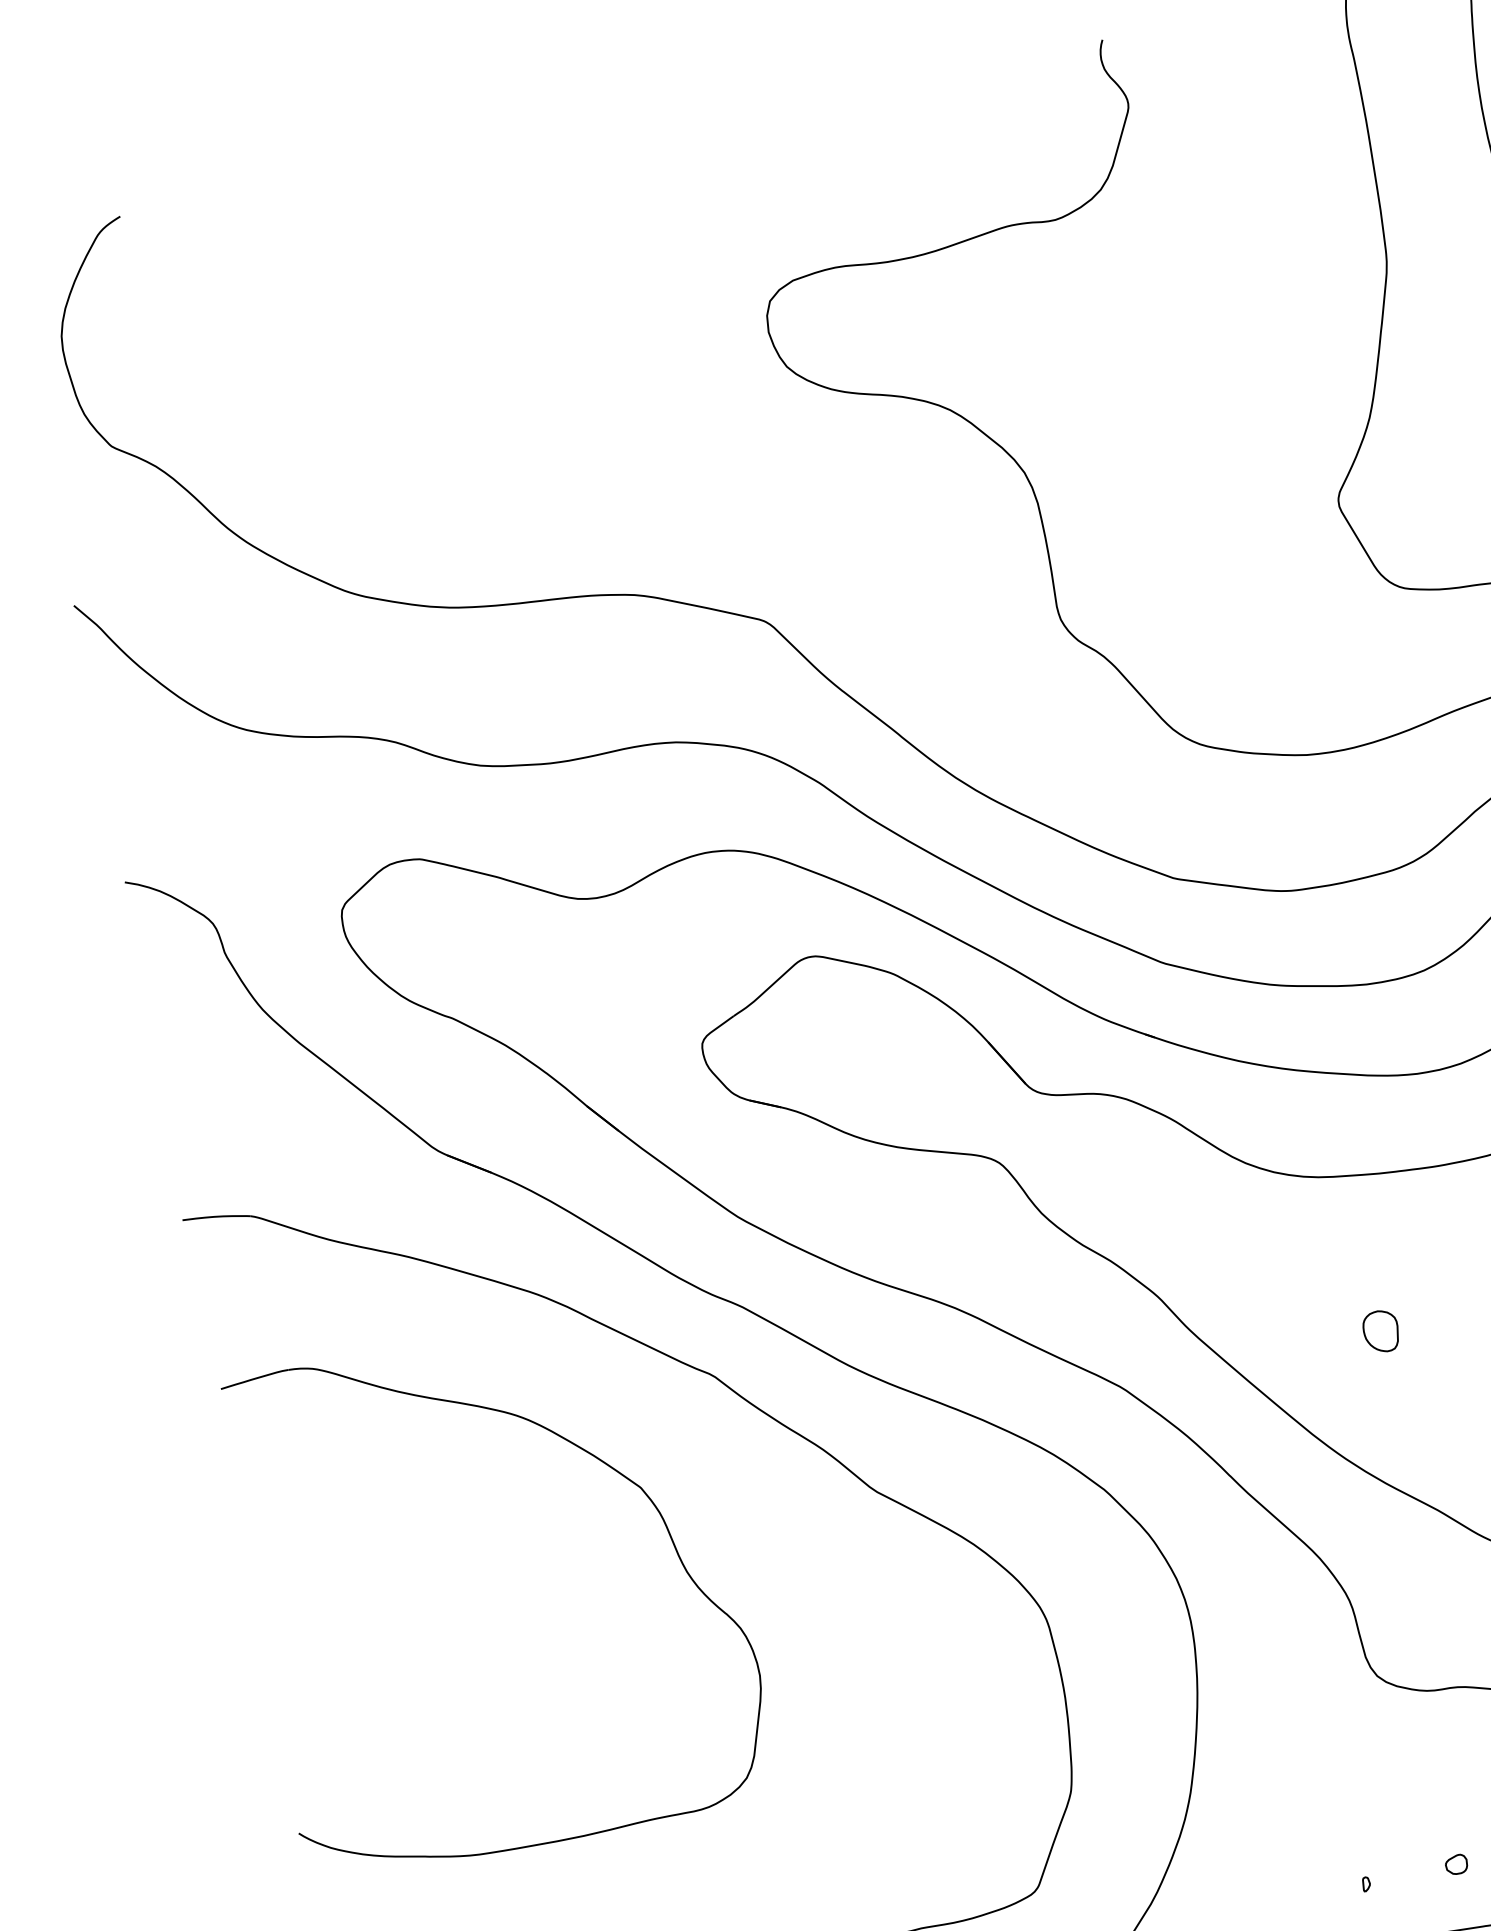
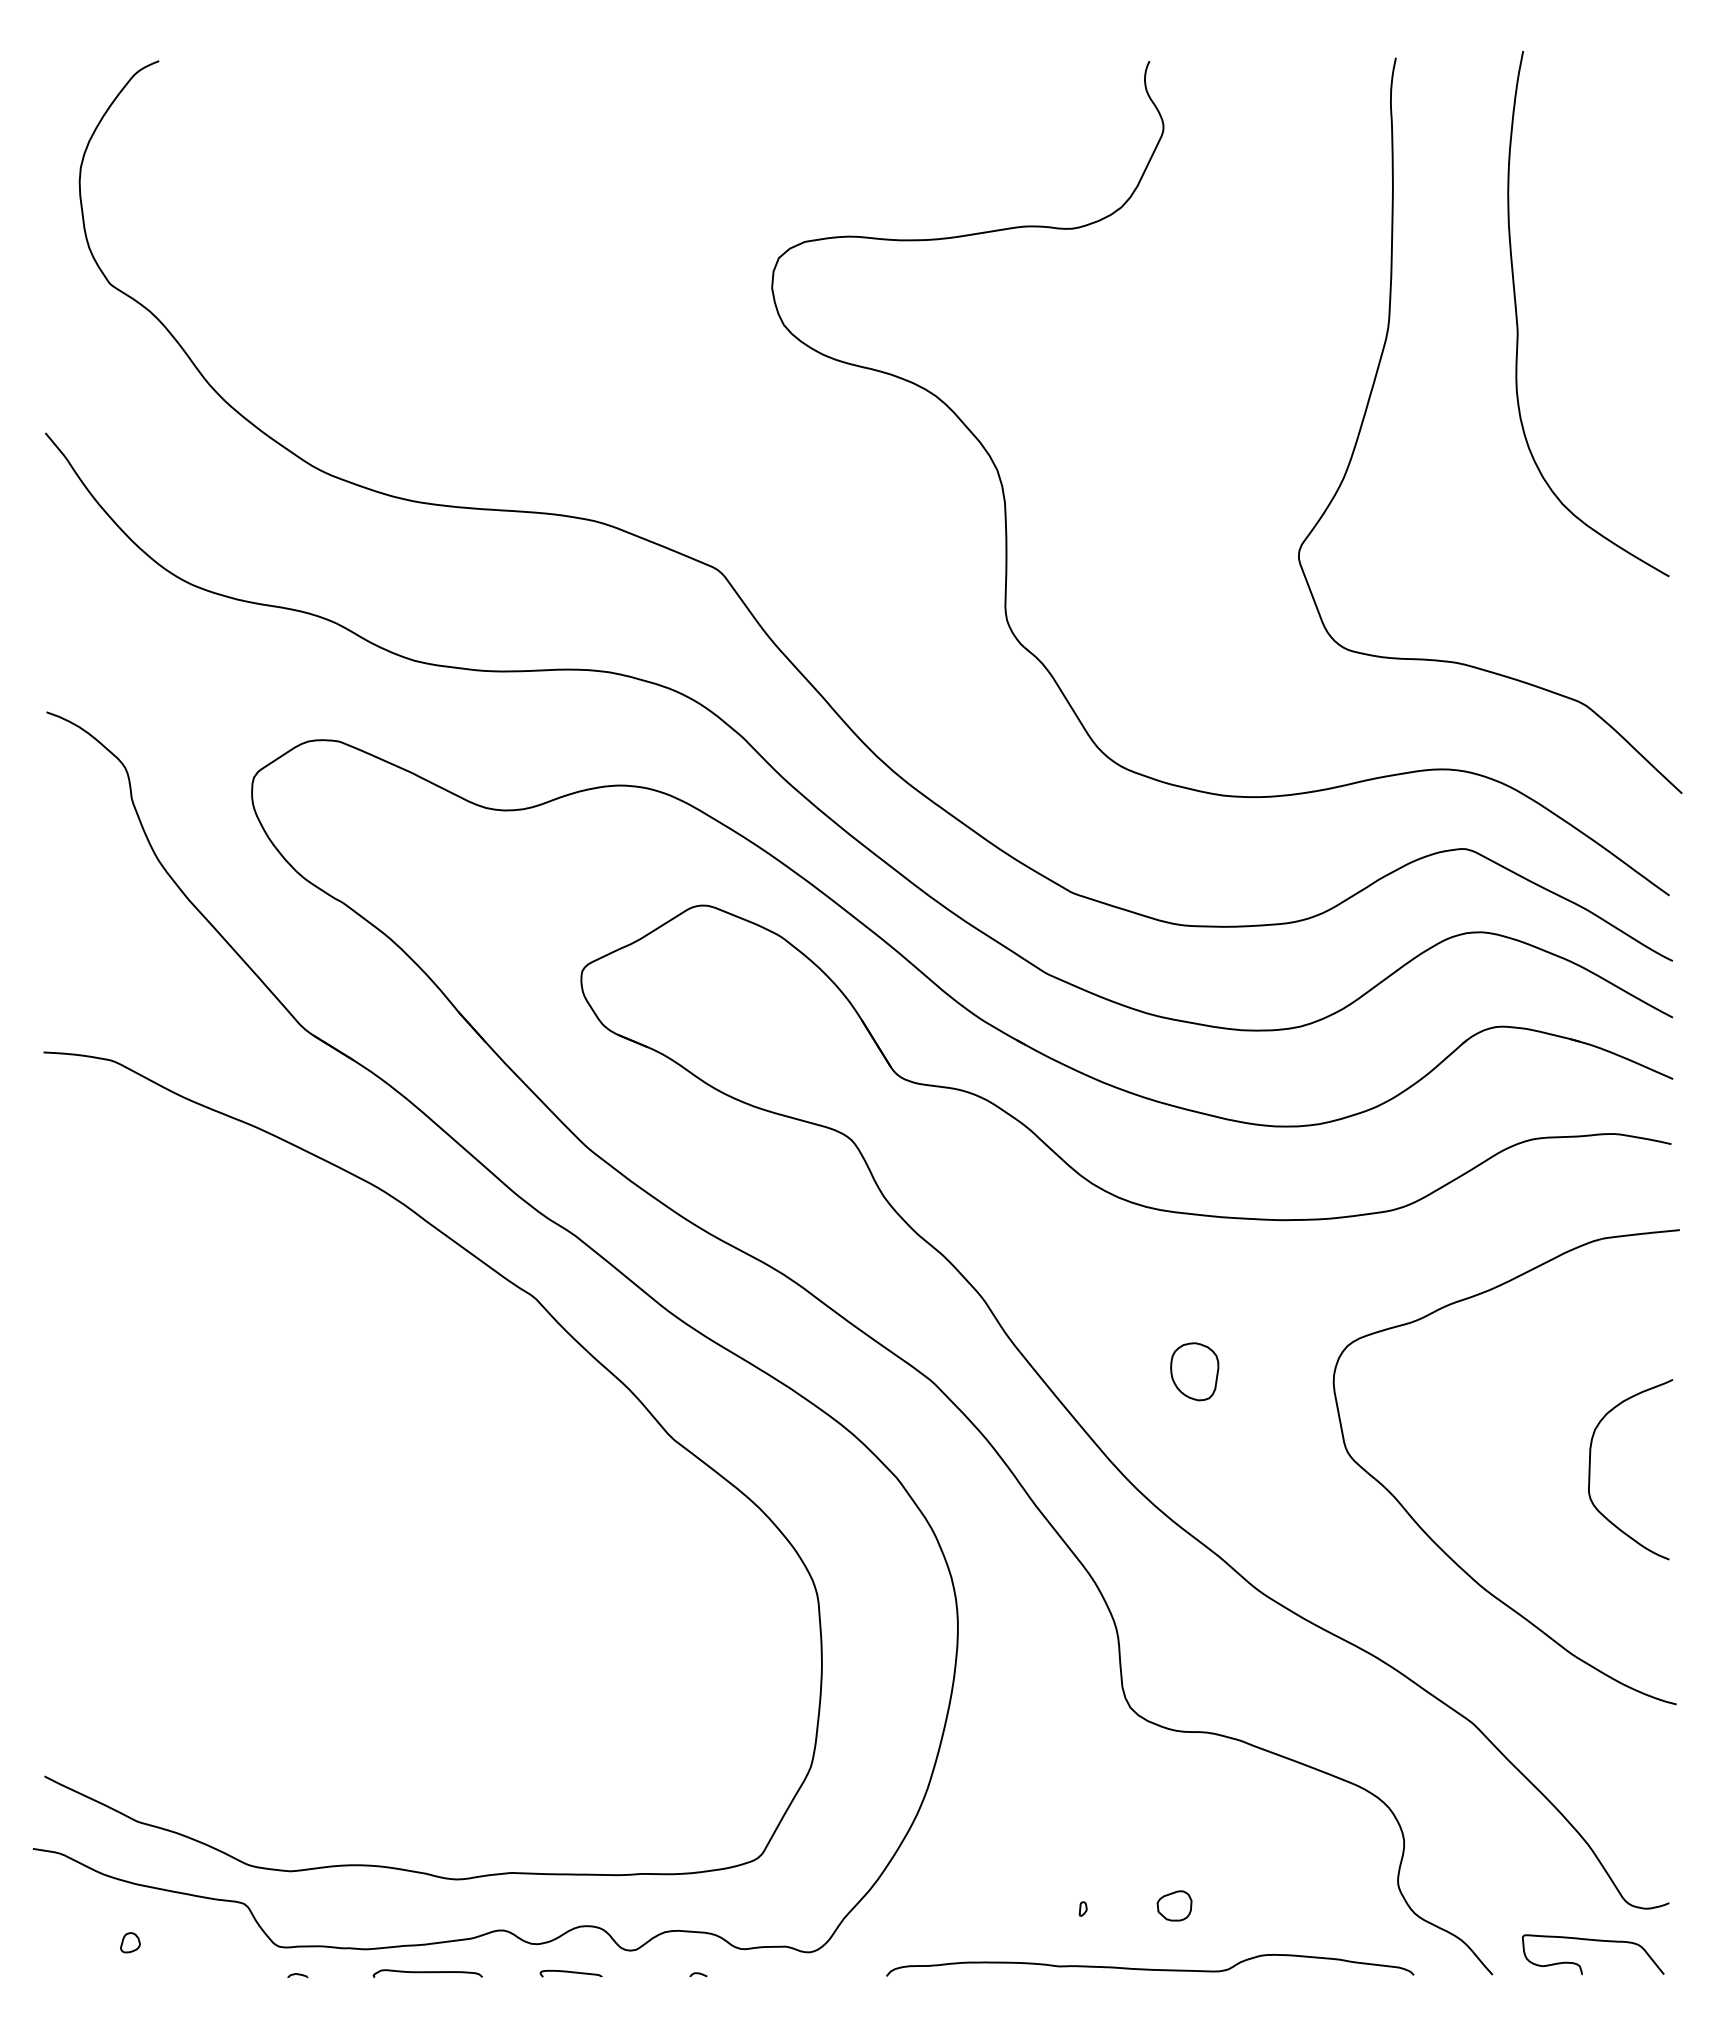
part: (1380, 1331) -> (1194, 1371), size x1.4
part: (581, 1449) -> (392, 1346), removed
part: (1456, 1864) -> (1174, 1905), size x1.6

